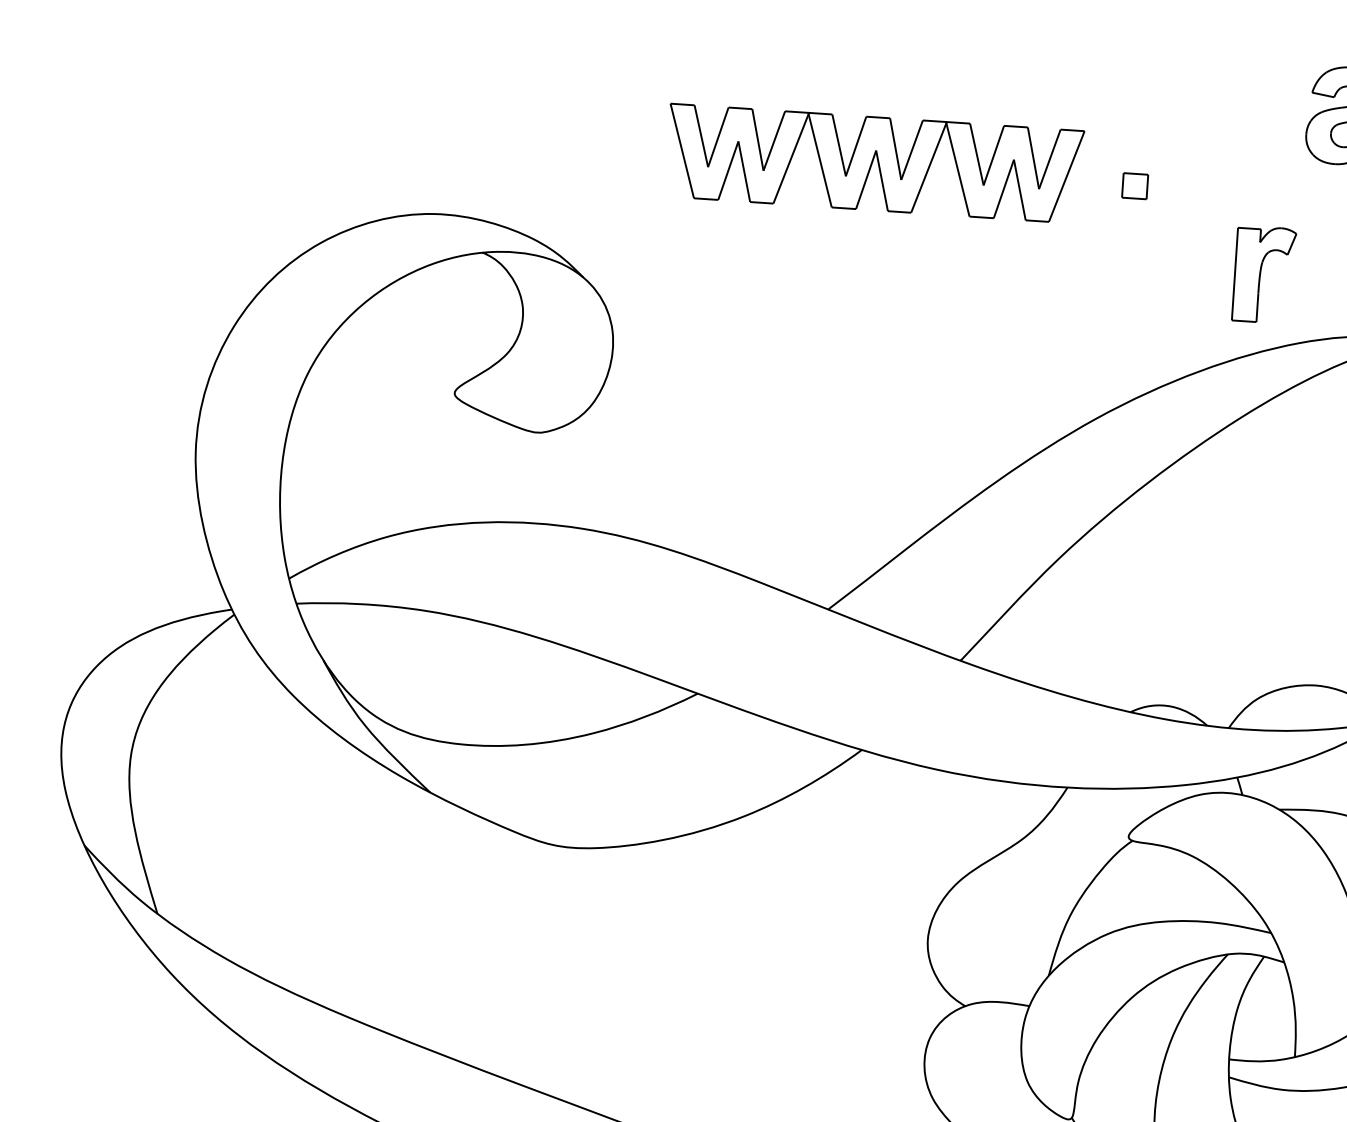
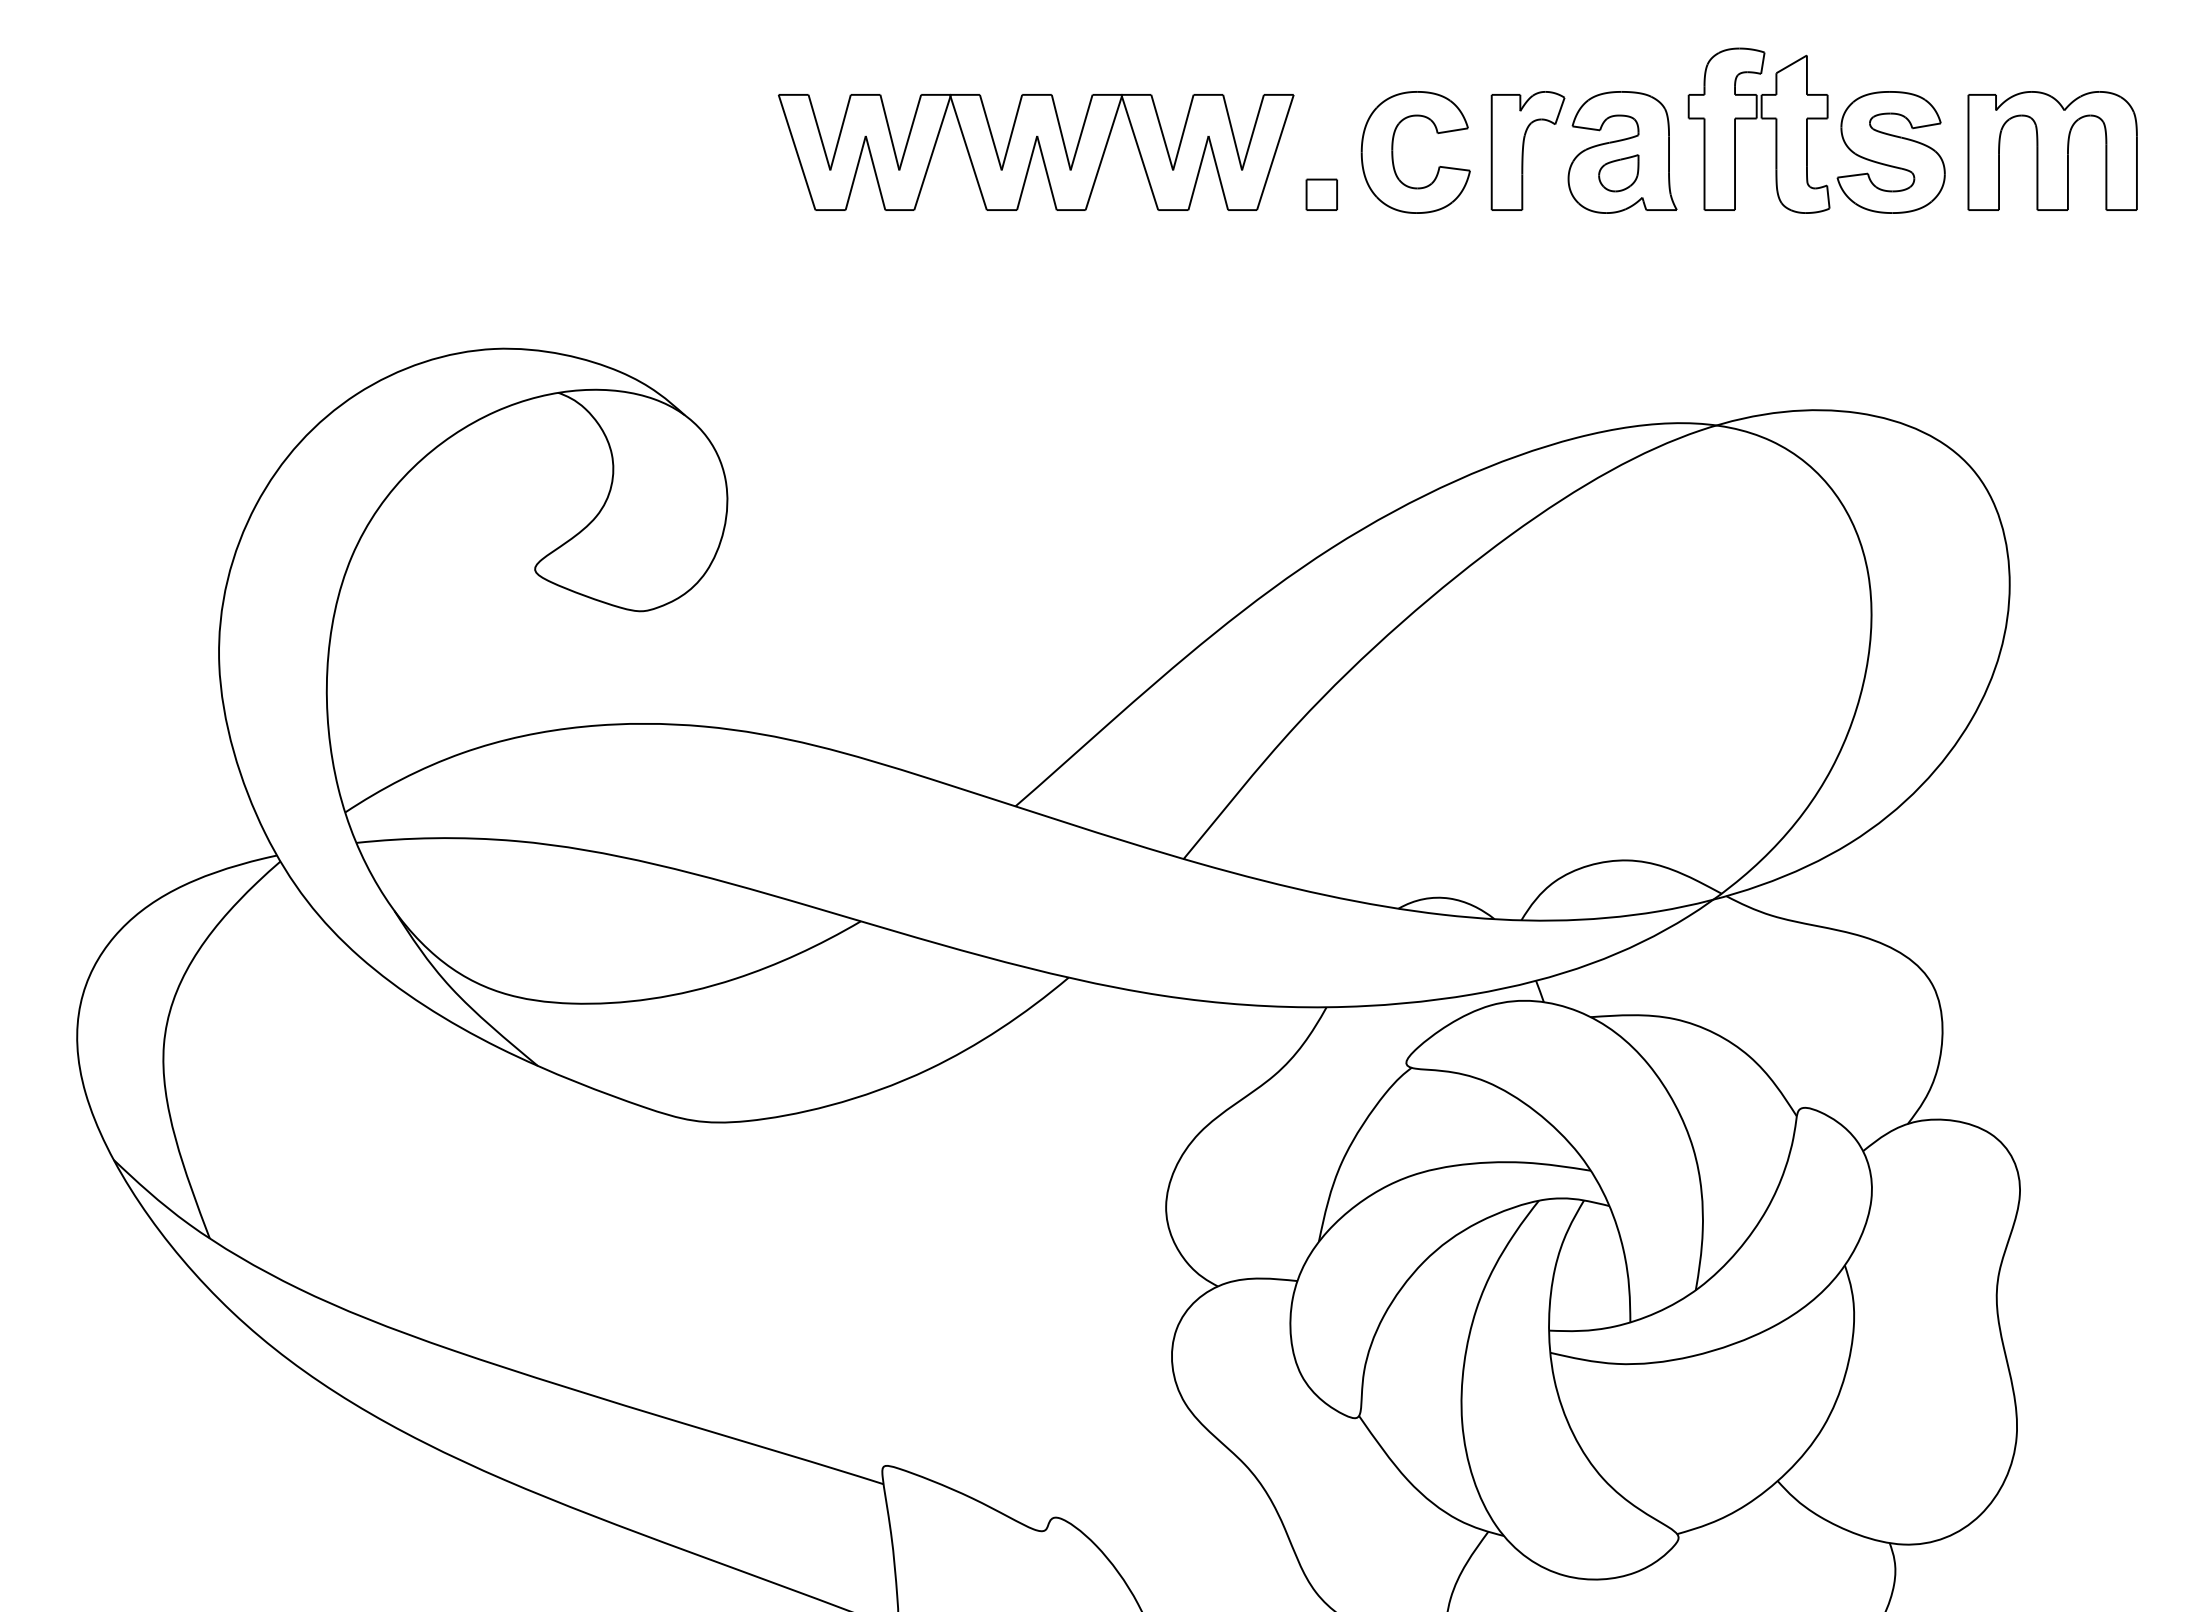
part: (1166, 104) -> (1393, 152), added
part: (874, 162) -> (1036, 151), moved
part: (1134, 185) -> (1321, 194), moved
part: (1263, 274) -> (1527, 150), moved

